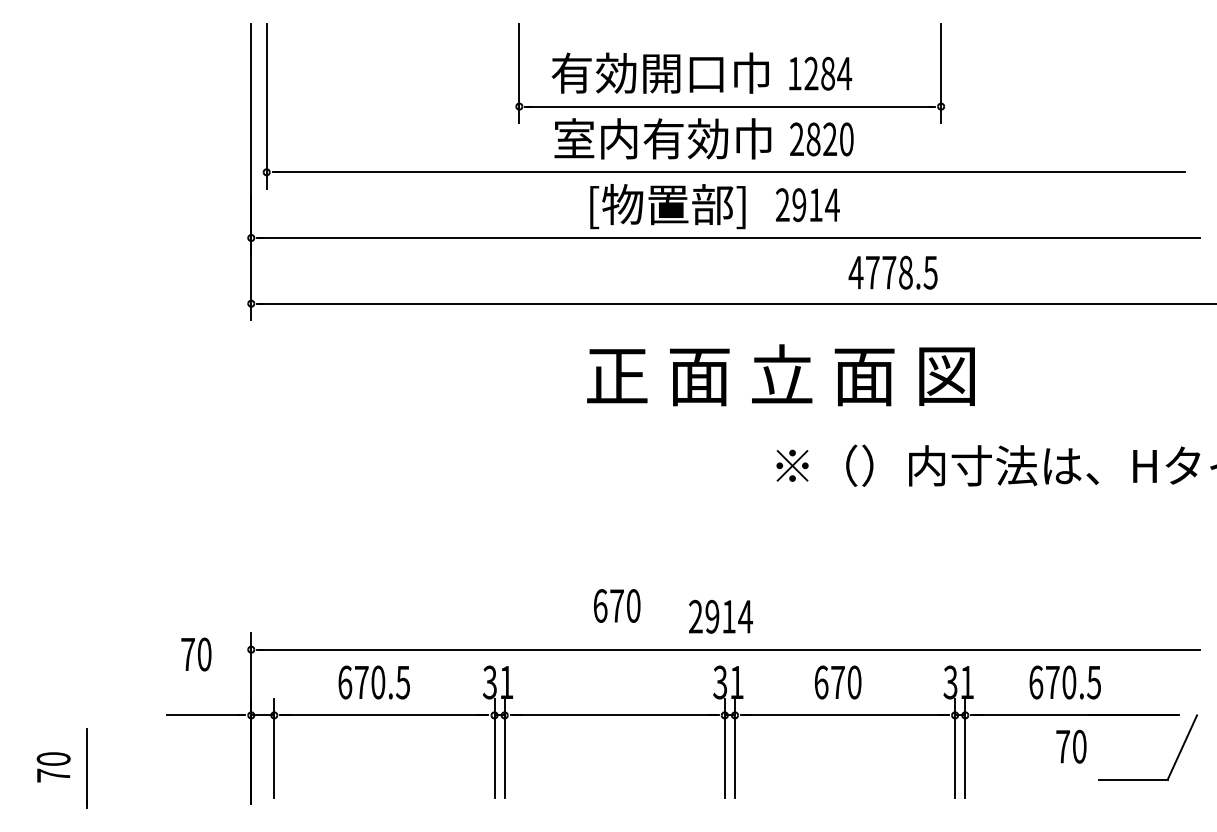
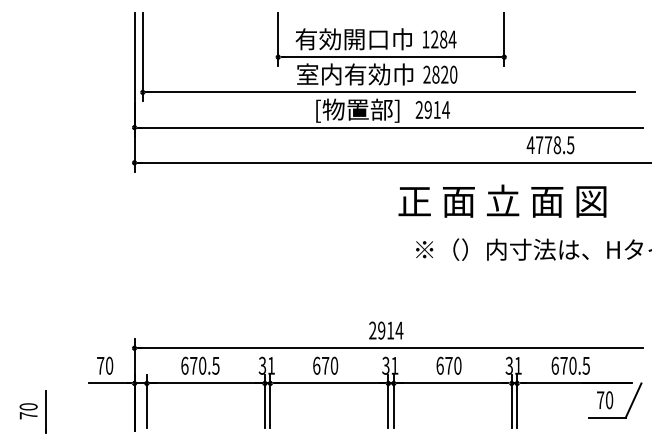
text: (893, 273) -> (550, 145), moved
text: (781, 374) -> (502, 200), moved
text: (616, 605) -> (325, 365), moved
text: (197, 653) -> (105, 365), moved
text: (1072, 747) -> (605, 400), moved

